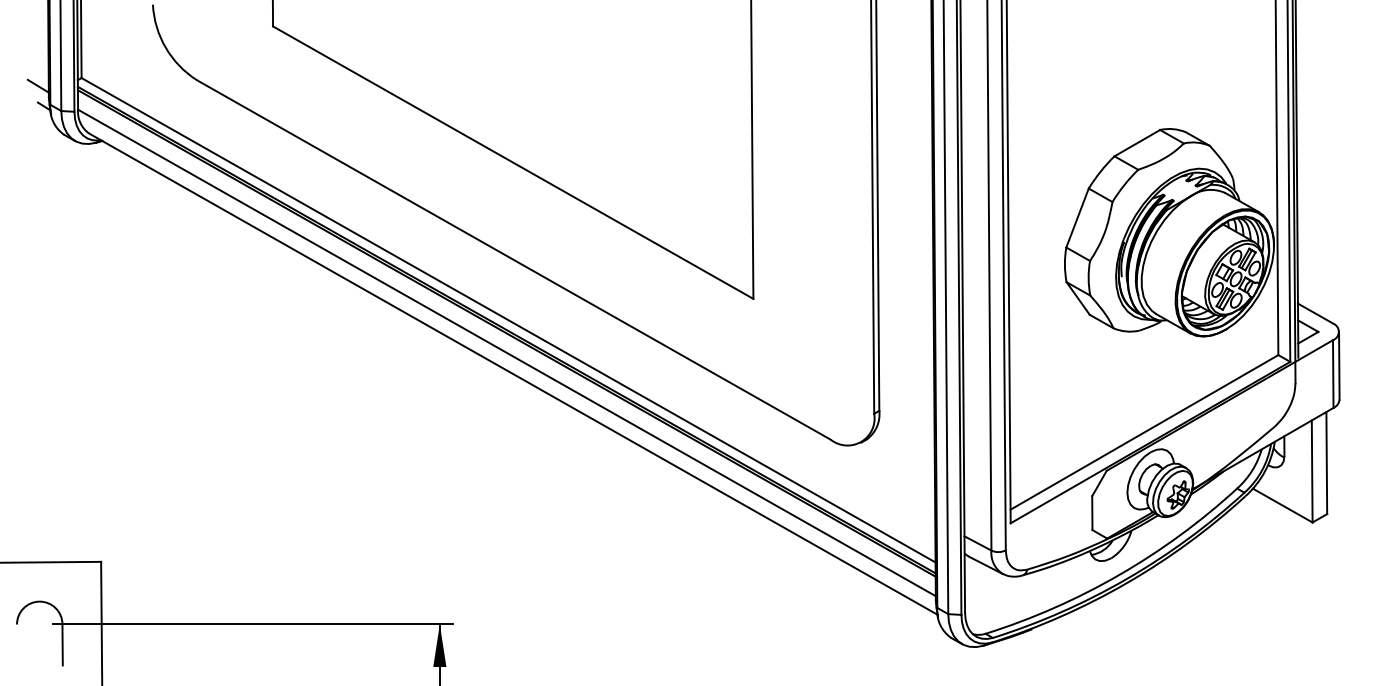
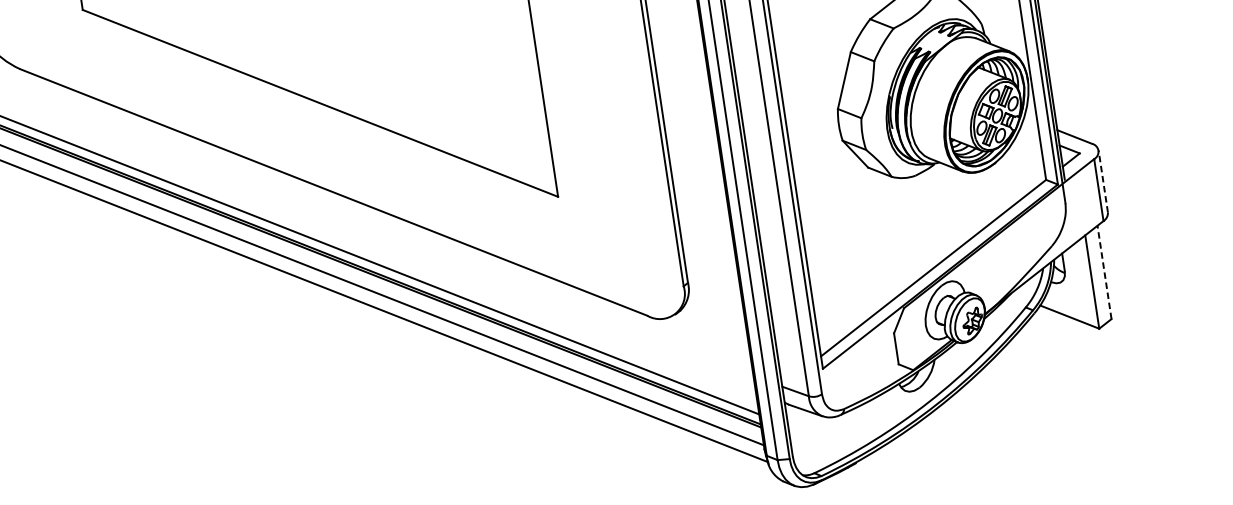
line: (1339, 365) -> (1103, 181), solid -> dashed
line: (1326, 462) -> (1104, 271), solid -> dashed

